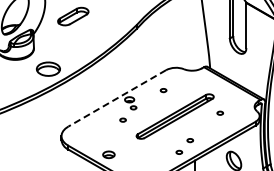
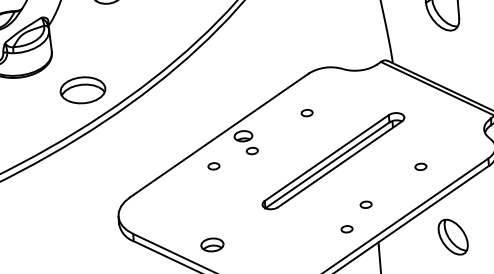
line: (116, 98) -> (218, 135), dashed -> solid
part: (219, 112) -> (419, 165), moved
part: (122, 119) -> (212, 165), moved

